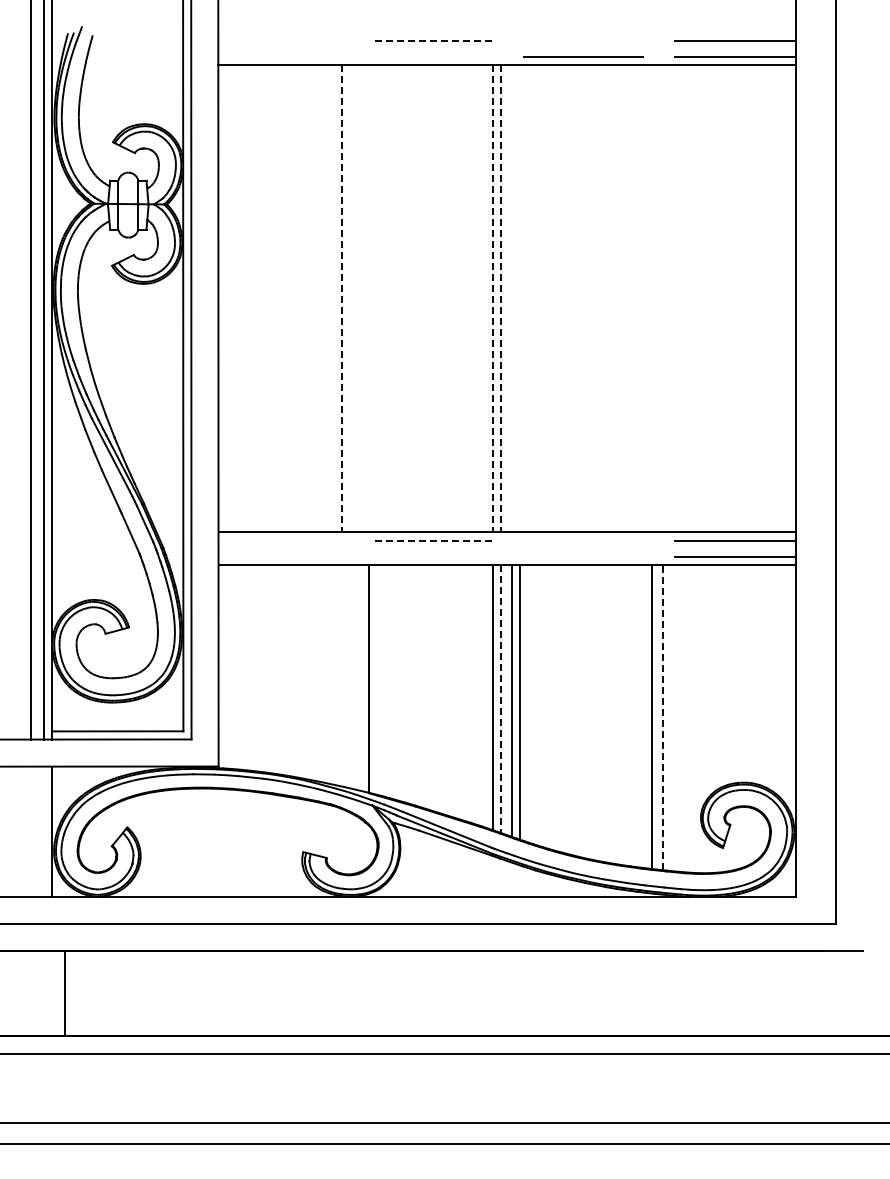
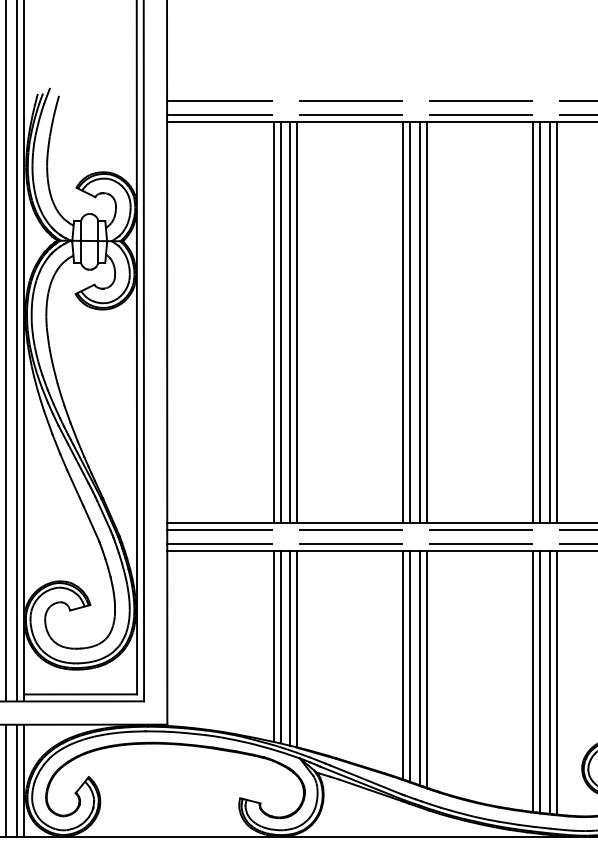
line: (278, 41) -> (218, 101), added
line: (432, 41) -> (351, 101), dashed -> solid
line: (583, 41) -> (481, 101), added
line: (278, 57) -> (218, 114), added
line: (431, 57) -> (350, 114), added
line: (350, 298) -> (280, 322), added
line: (361, 298) -> (290, 322), added
line: (369, 298) -> (297, 322), added
line: (512, 298) -> (420, 322), added
line: (520, 298) -> (426, 322), added
line: (644, 298) -> (533, 322), added
line: (652, 298) -> (540, 322), added
line: (663, 298) -> (549, 322), added
line: (671, 298) -> (556, 322), added
line: (342, 299) -> (273, 323), dashed -> solid
line: (493, 299) -> (403, 323), dashed -> solid
line: (501, 299) -> (410, 323), dashed -> solid
line: (278, 540) -> (218, 530), added
line: (432, 540) -> (351, 530), dashed -> solid
line: (583, 540) -> (481, 530), added
line: (278, 556) -> (218, 544), added
line: (431, 556) -> (350, 544), added
line: (583, 556) -> (481, 544), added
line: (342, 675) -> (273, 646), added
line: (350, 676) -> (280, 647), added
line: (361, 677) -> (290, 648), added
line: (501, 699) -> (410, 667), dashed -> solid
line: (644, 716) -> (533, 681), added
line: (663, 717) -> (549, 682), dashed -> solid
line: (671, 717) -> (556, 682), added
line: (30, 831) -> (5, 780), added
line: (44, 831) -> (17, 780), added

